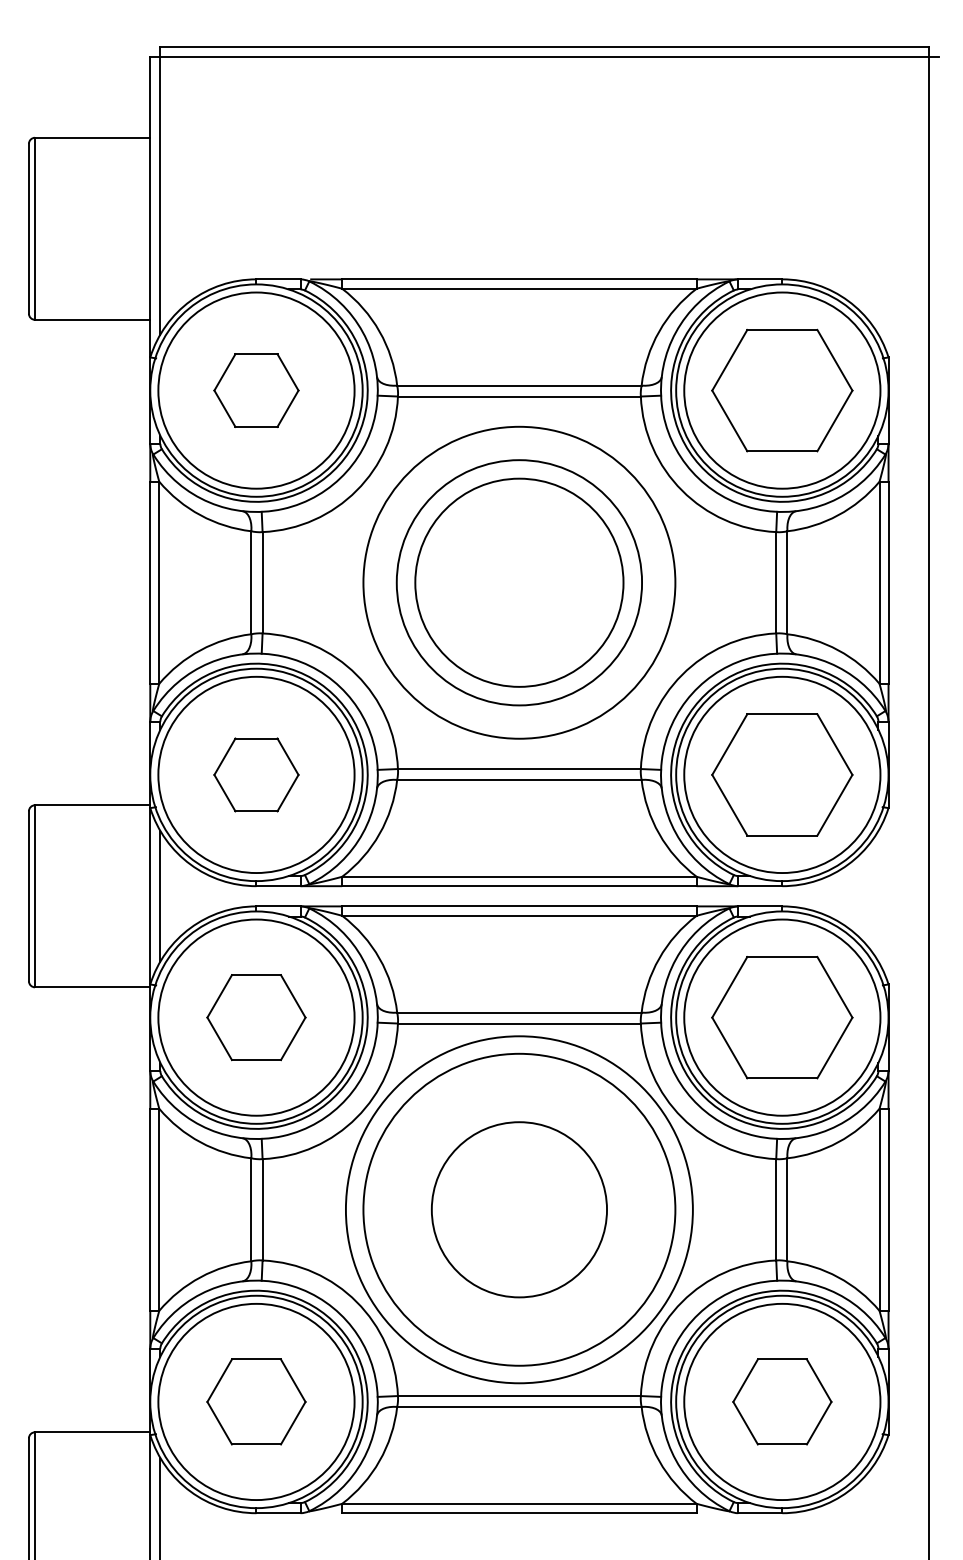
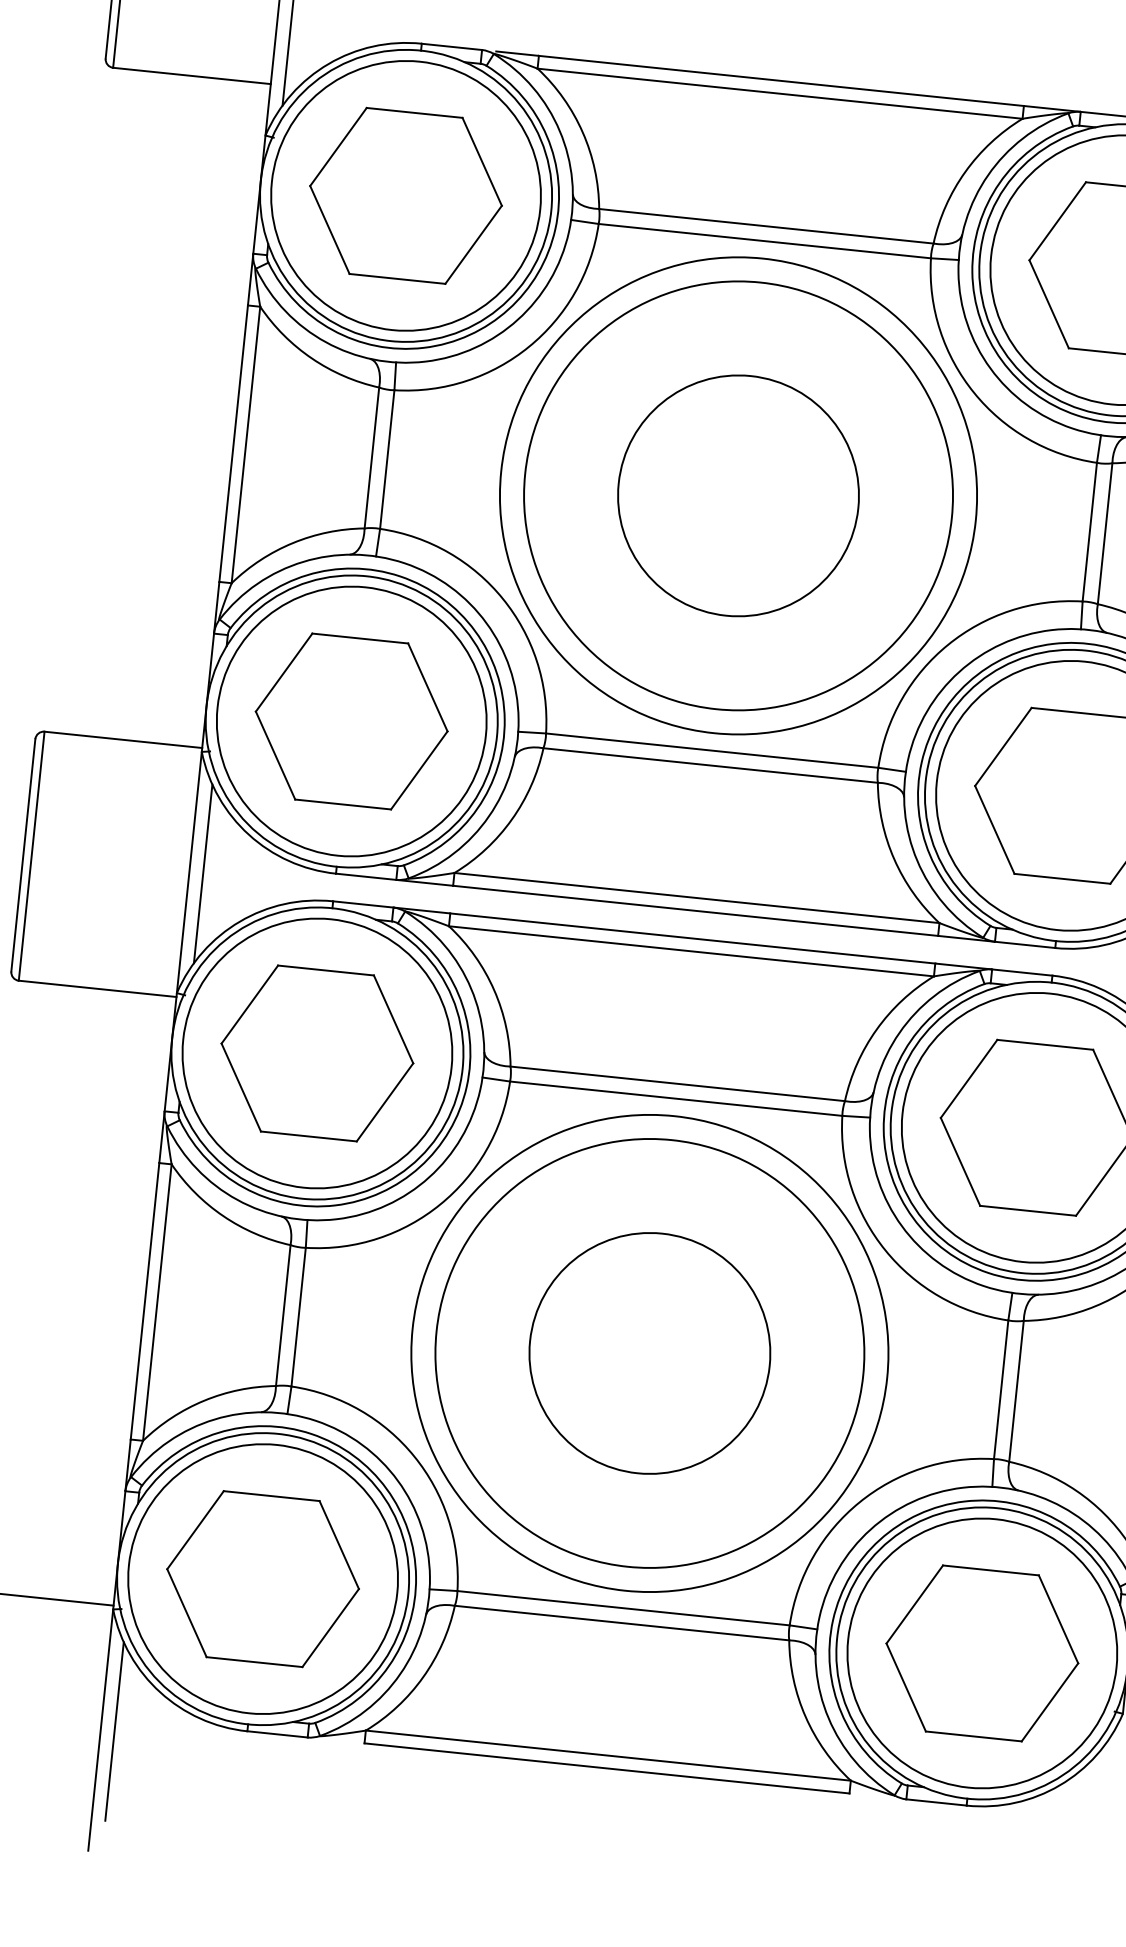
part: (256, 390) -> (406, 195), size x1.67
circle: (518, 582) -> (737, 495), size x1.67
circle: (519, 582) -> (738, 495), size x0.71
part: (256, 774) -> (351, 720), size x1.67
part: (256, 1017) -> (317, 1053), size x1.43
part: (256, 1401) -> (263, 1578), size x1.43
part: (782, 1401) -> (982, 1652), size x1.43

